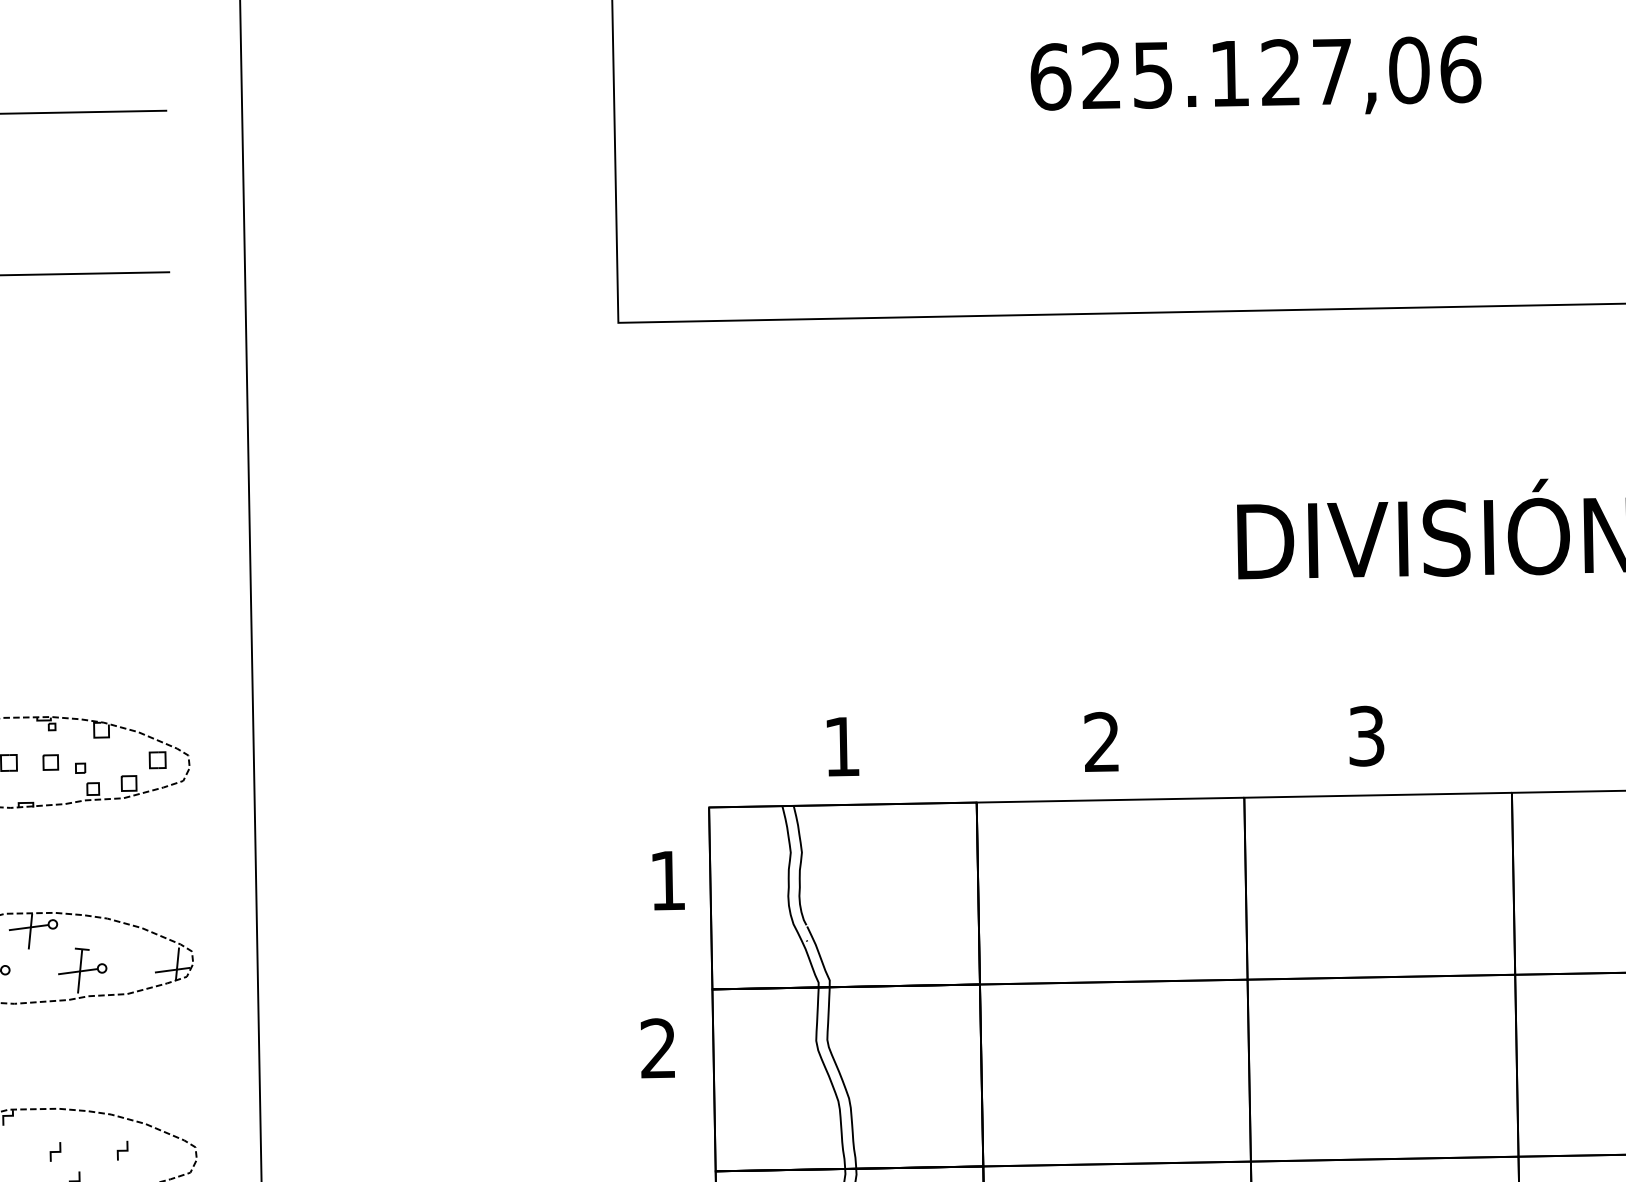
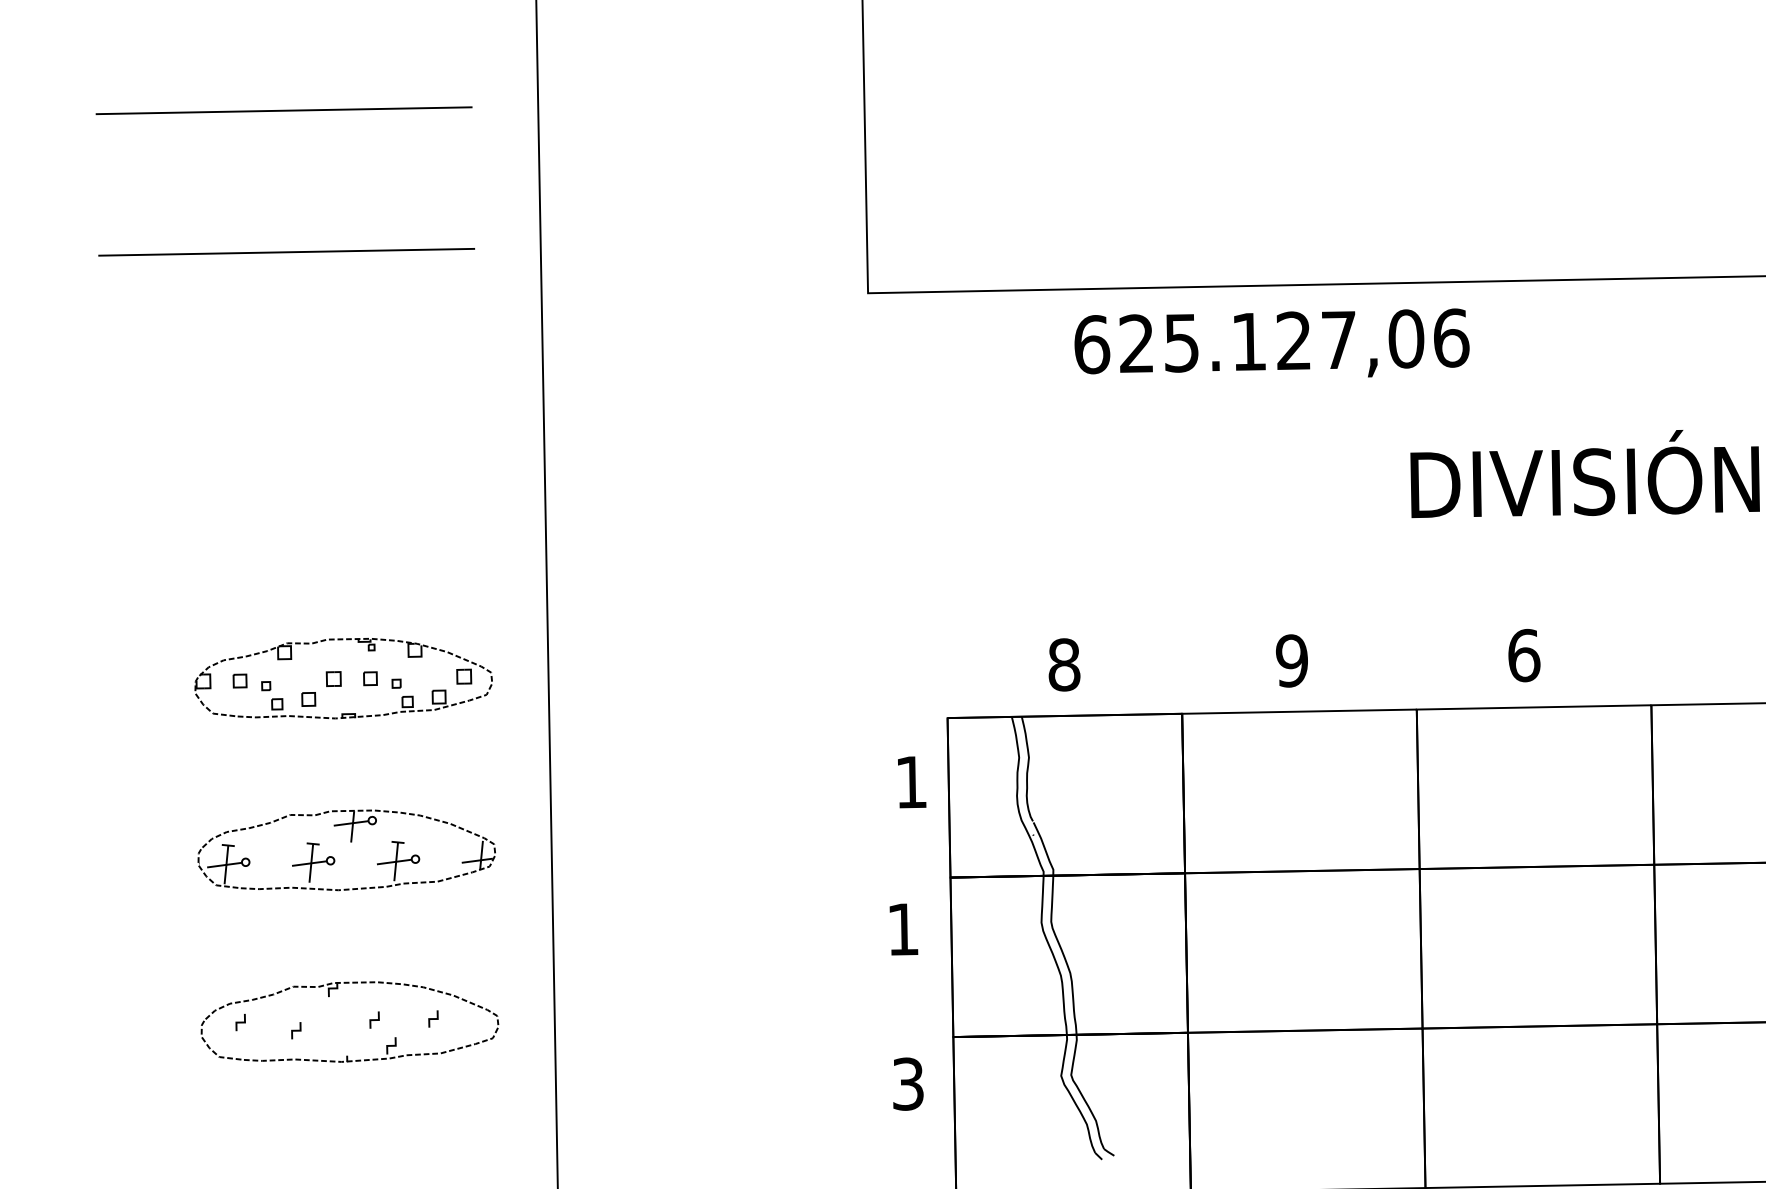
text: (1255, 74) -> (1271, 342), moved
text: (1367, 736) -> (1524, 655), 3 -> 6
text: (1101, 741) -> (1291, 660), 2 -> 9
text: (842, 746) -> (1064, 664), 1 -> 8
text: (657, 1047) -> (902, 928), 2 -> 1

